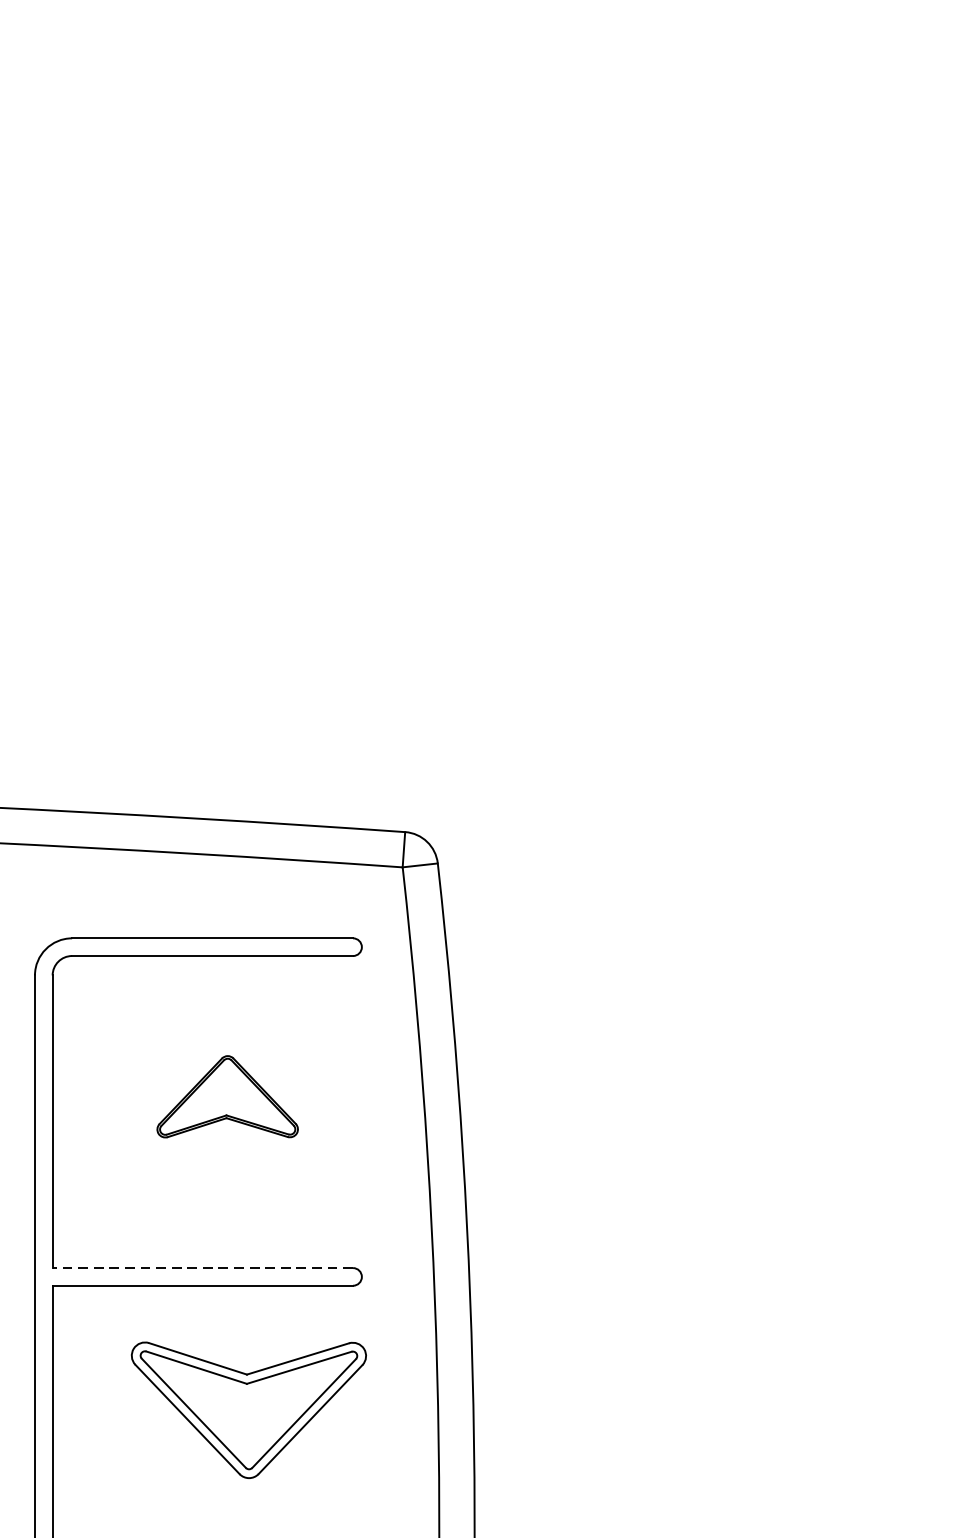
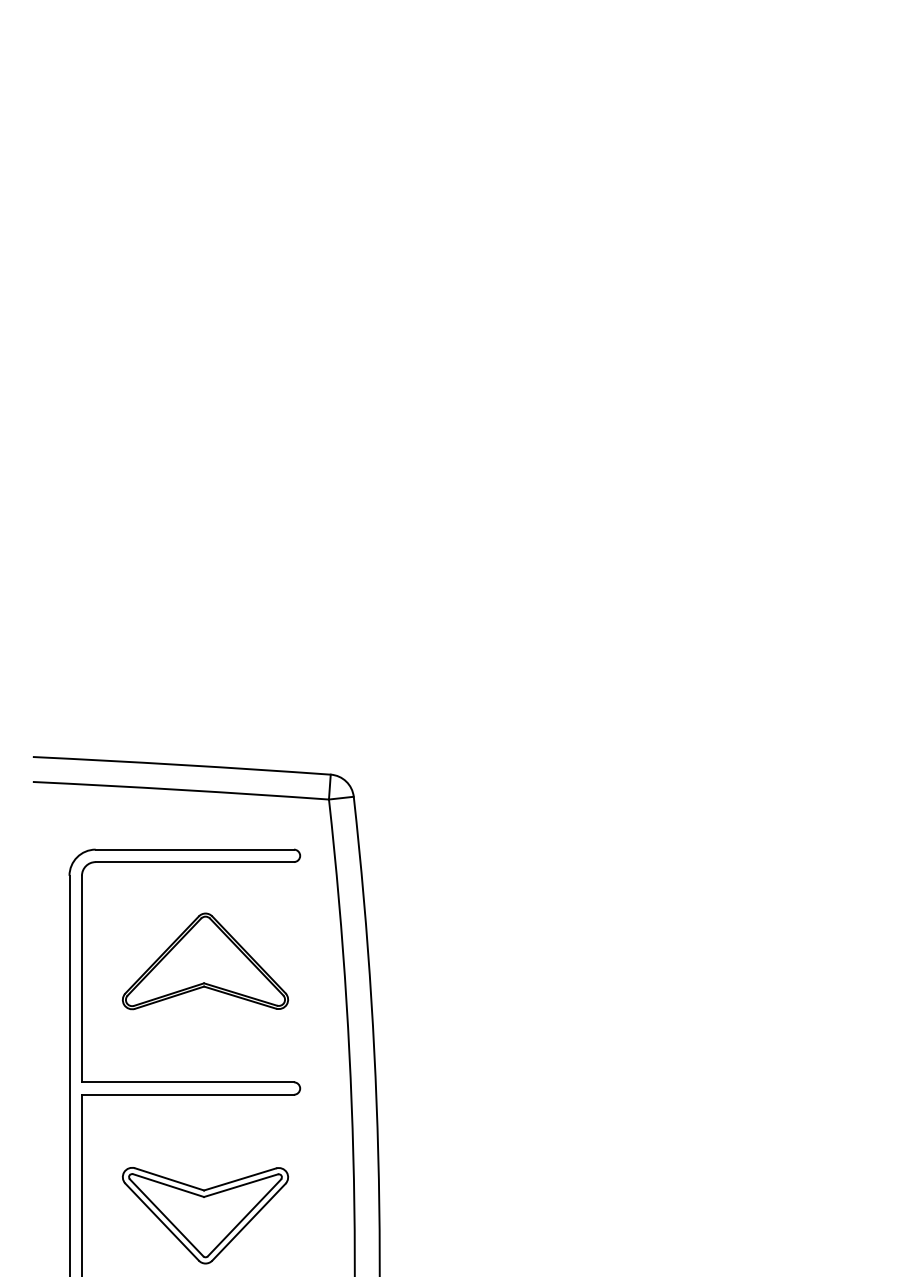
part: (227, 1096) -> (205, 961), size x1.67
line: (202, 1268) -> (187, 1082), dashed -> solid
part: (248, 1410) -> (205, 1215), moved

